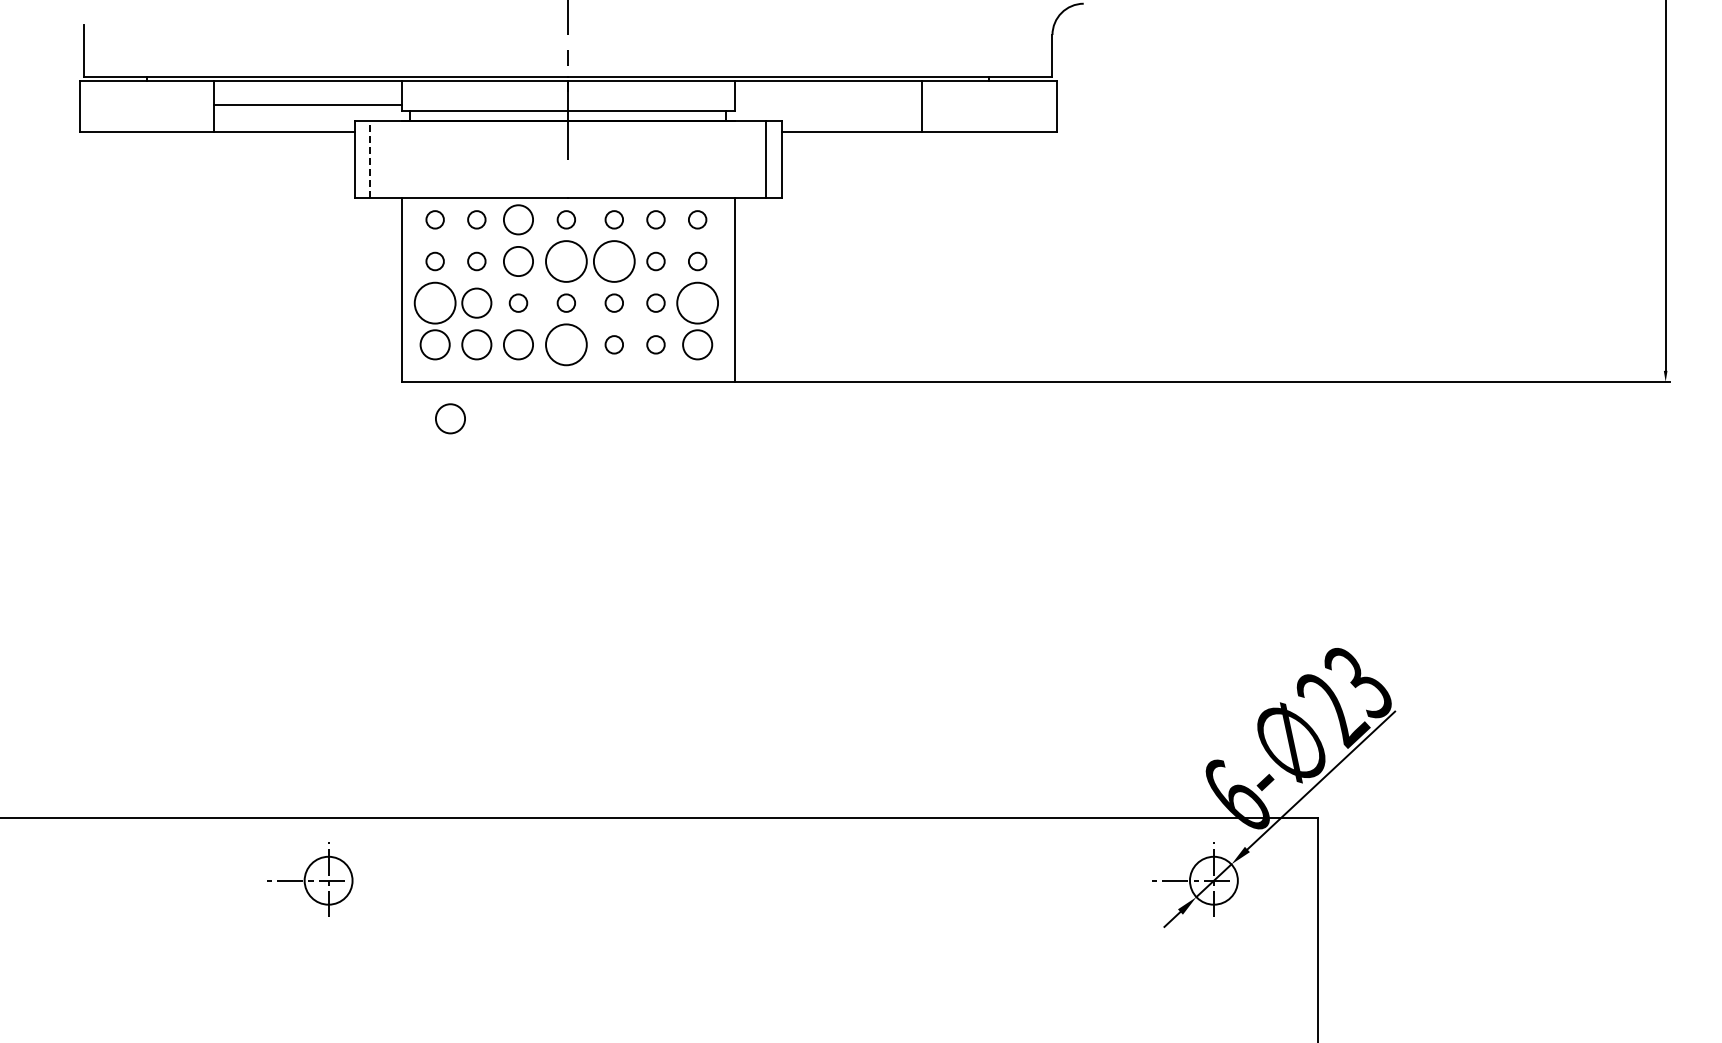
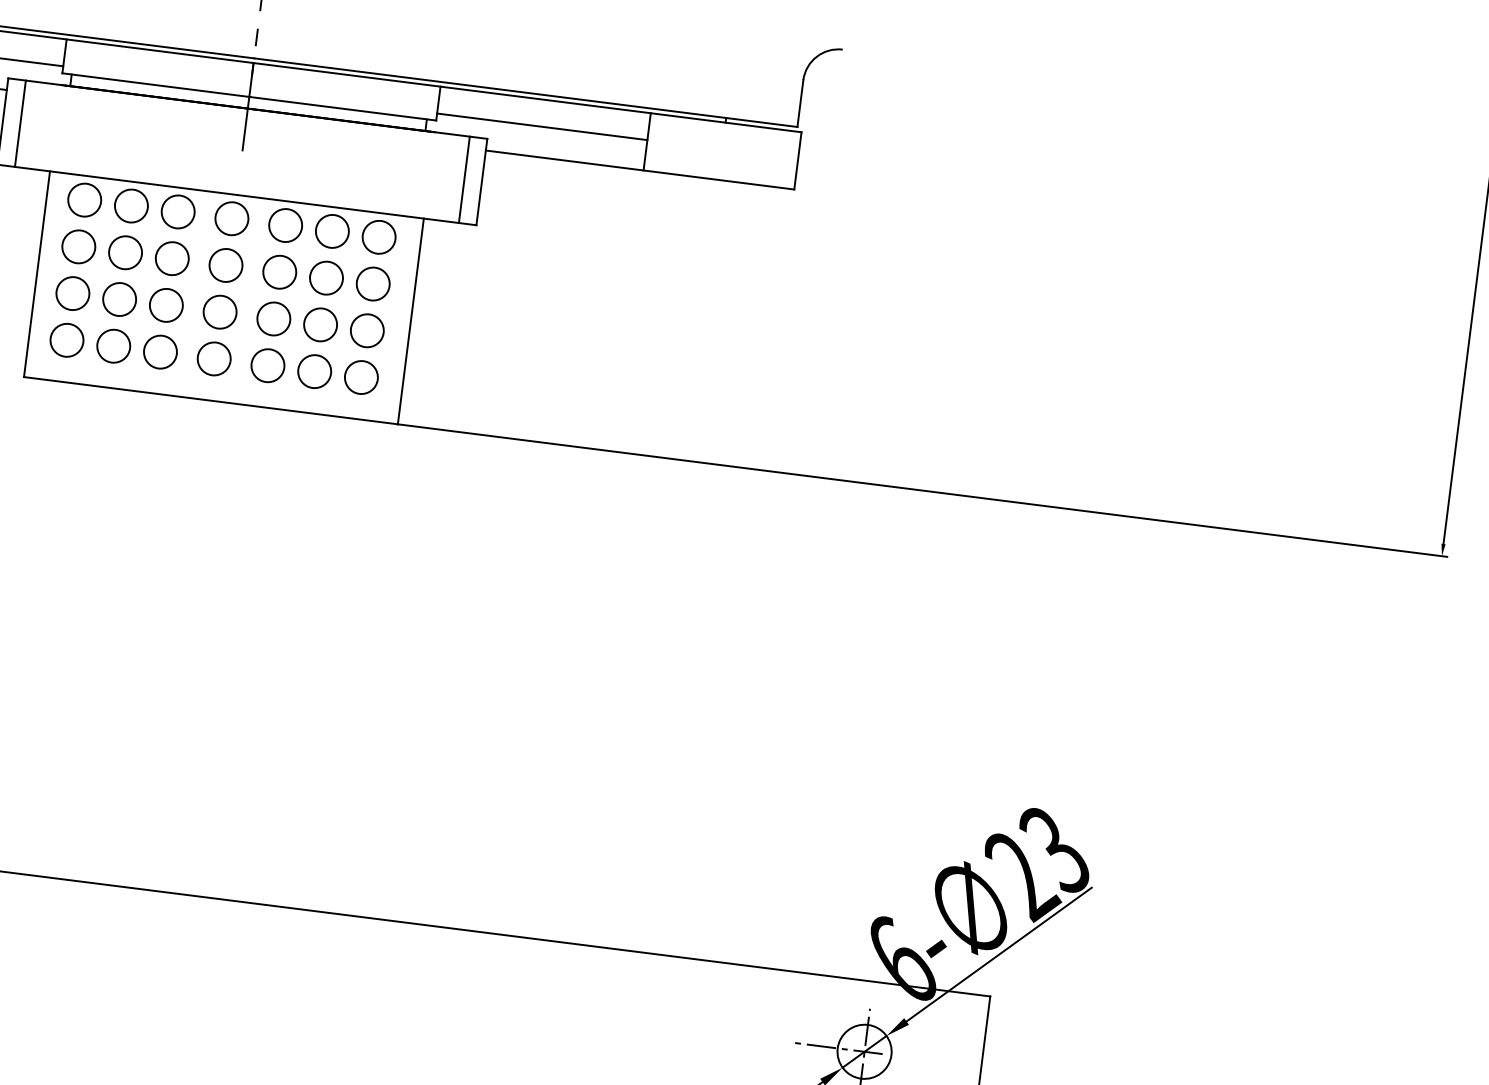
line: (828, 104) -> (542, 126), added
line: (370, 159) -> (20, 123), dashed -> solid
circle: (434, 219) -> (84, 199), size x1.67
circle: (476, 219) -> (131, 205), size x1.67
circle: (566, 219) -> (232, 218), size x1.67
circle: (613, 219) -> (284, 225), size x1.67
circle: (655, 219) -> (331, 230), size x1.67
circle: (697, 219) -> (379, 236), size x1.67
circle: (434, 261) -> (78, 246), size x1.67
circle: (476, 261) -> (125, 252), size x1.67
circle: (566, 261) -> (226, 265), size x0.71
circle: (613, 261) -> (278, 272), size x0.71
circle: (655, 261) -> (325, 278), size x1.67
circle: (697, 261) -> (373, 284), size x1.67
circle: (434, 302) -> (72, 292), size x0.71
circle: (518, 302) -> (166, 304), size x1.67
circle: (566, 302) -> (220, 311), size x1.67
circle: (613, 302) -> (273, 318), size x1.67
circle: (655, 302) -> (320, 324), size x1.67
circle: (697, 302) -> (367, 330), size x0.71
circle: (566, 344) -> (214, 358), size x0.71
circle: (613, 344) -> (267, 365), size x1.67
circle: (655, 344) -> (314, 371), size x1.67
circle: (450, 418) -> (73, 425), removed

